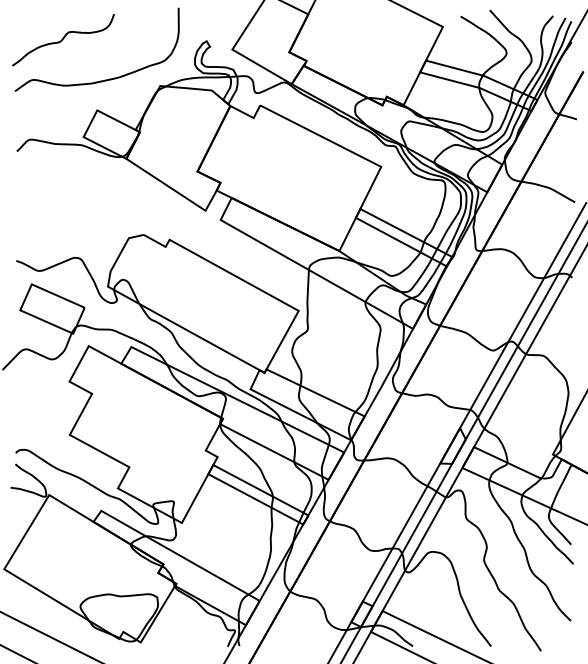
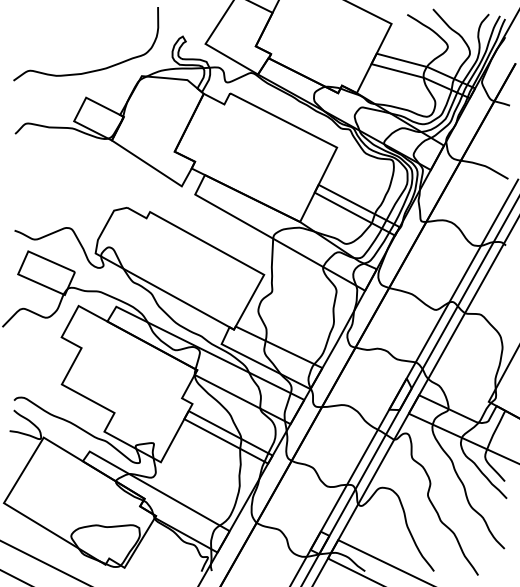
curve: (62, 40) -> (55, 35), removed

